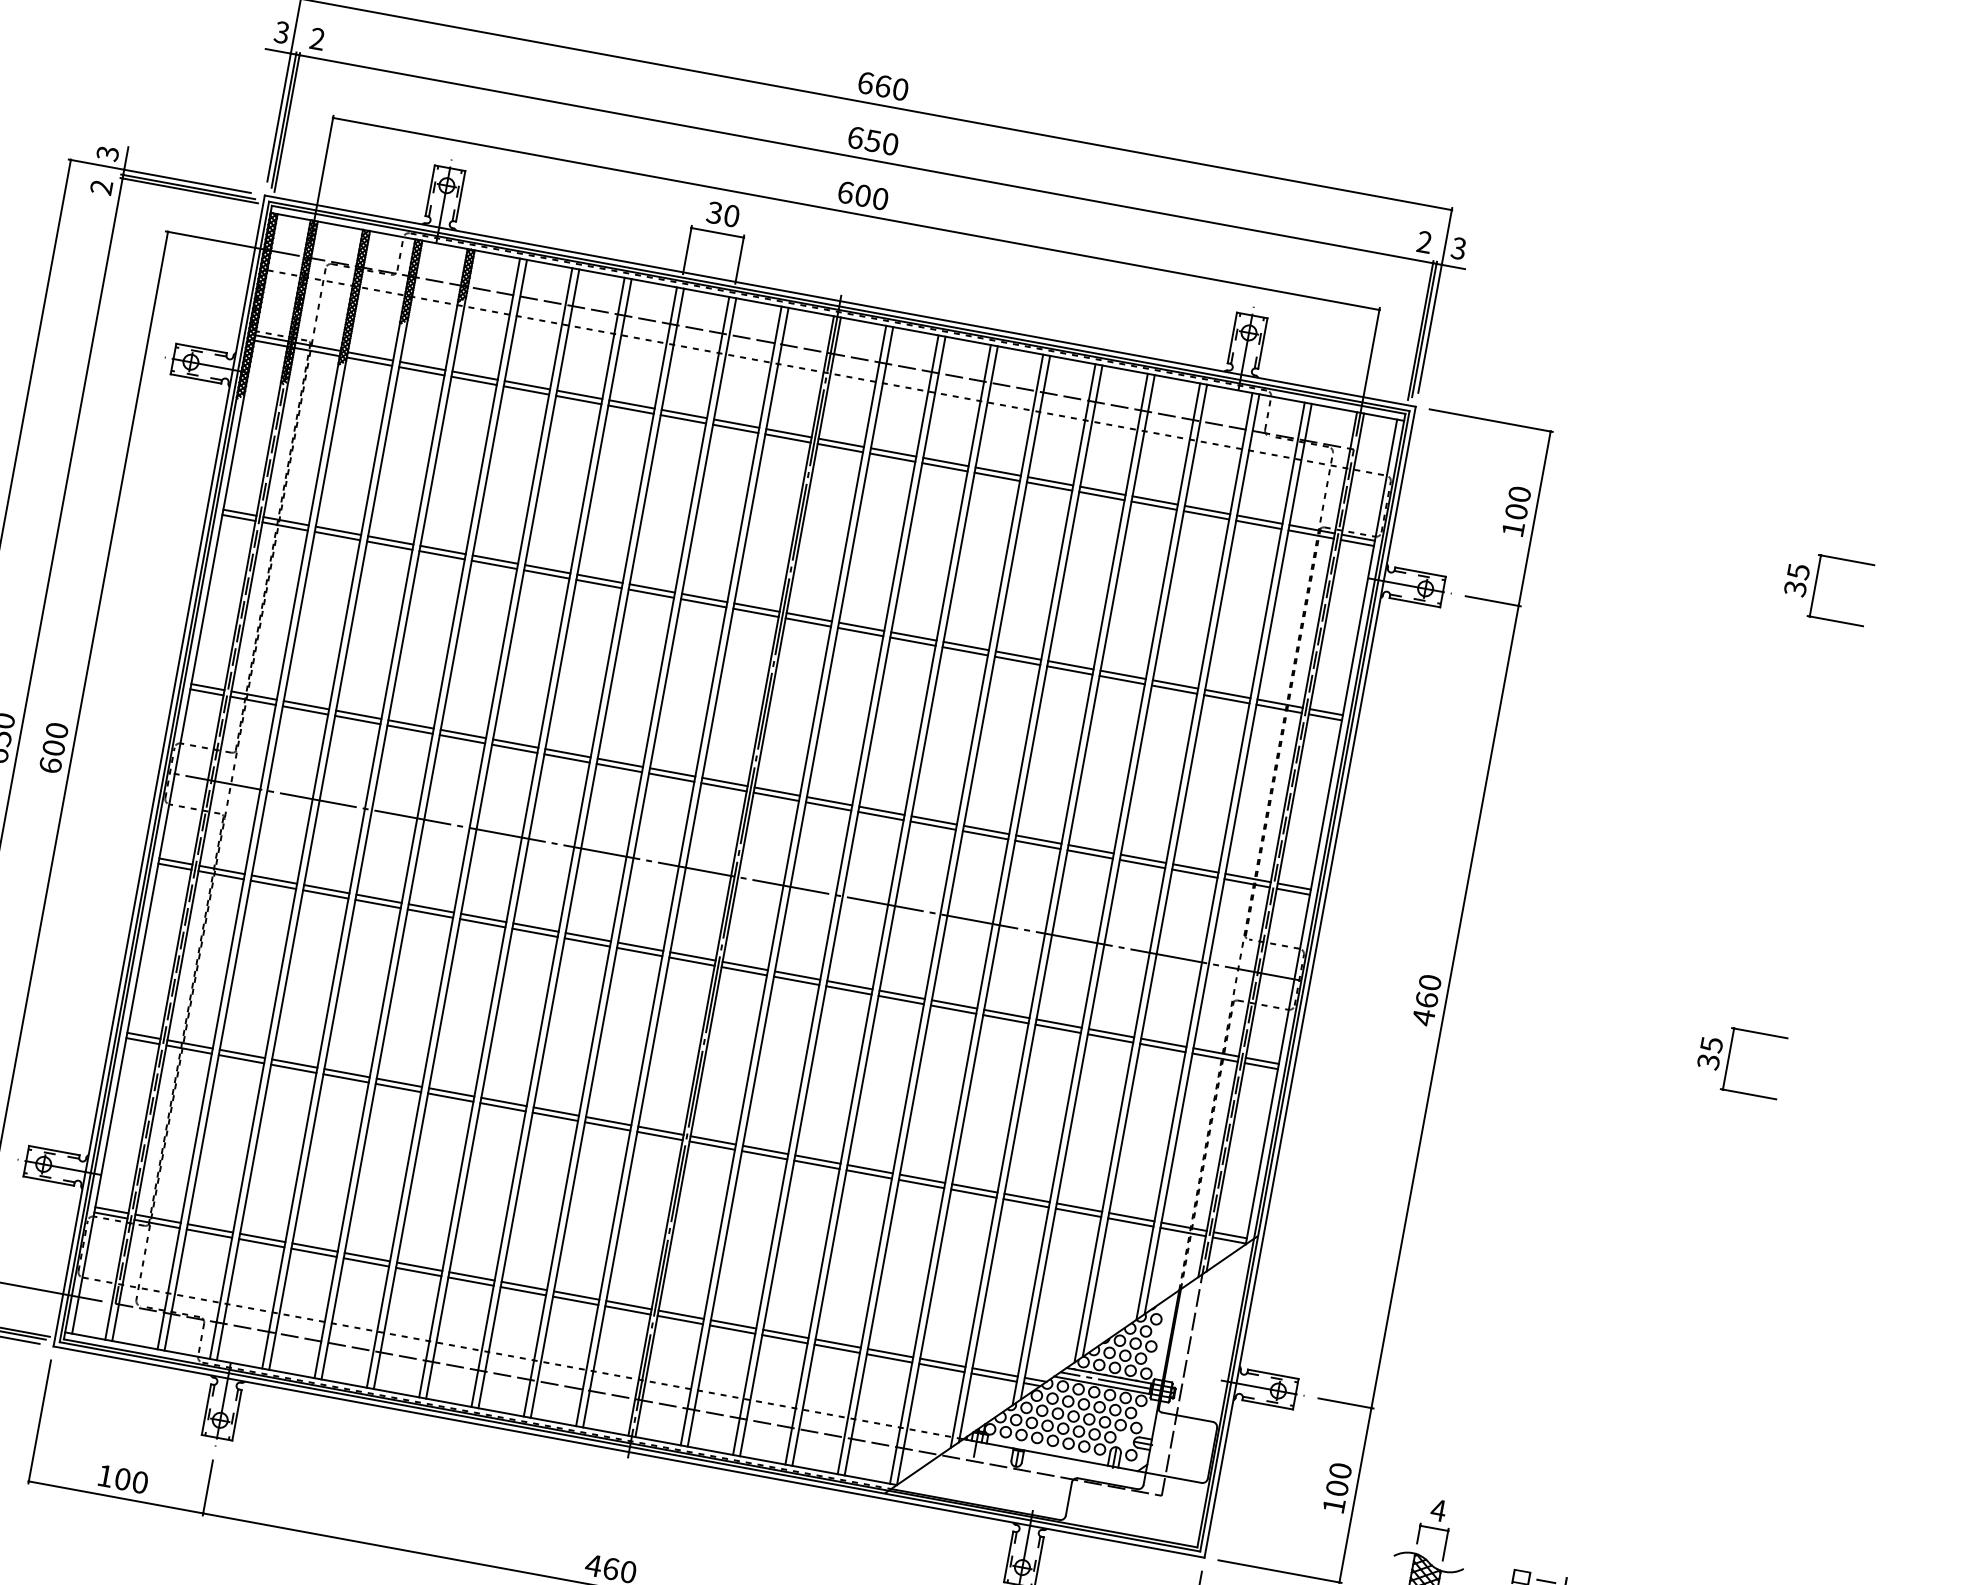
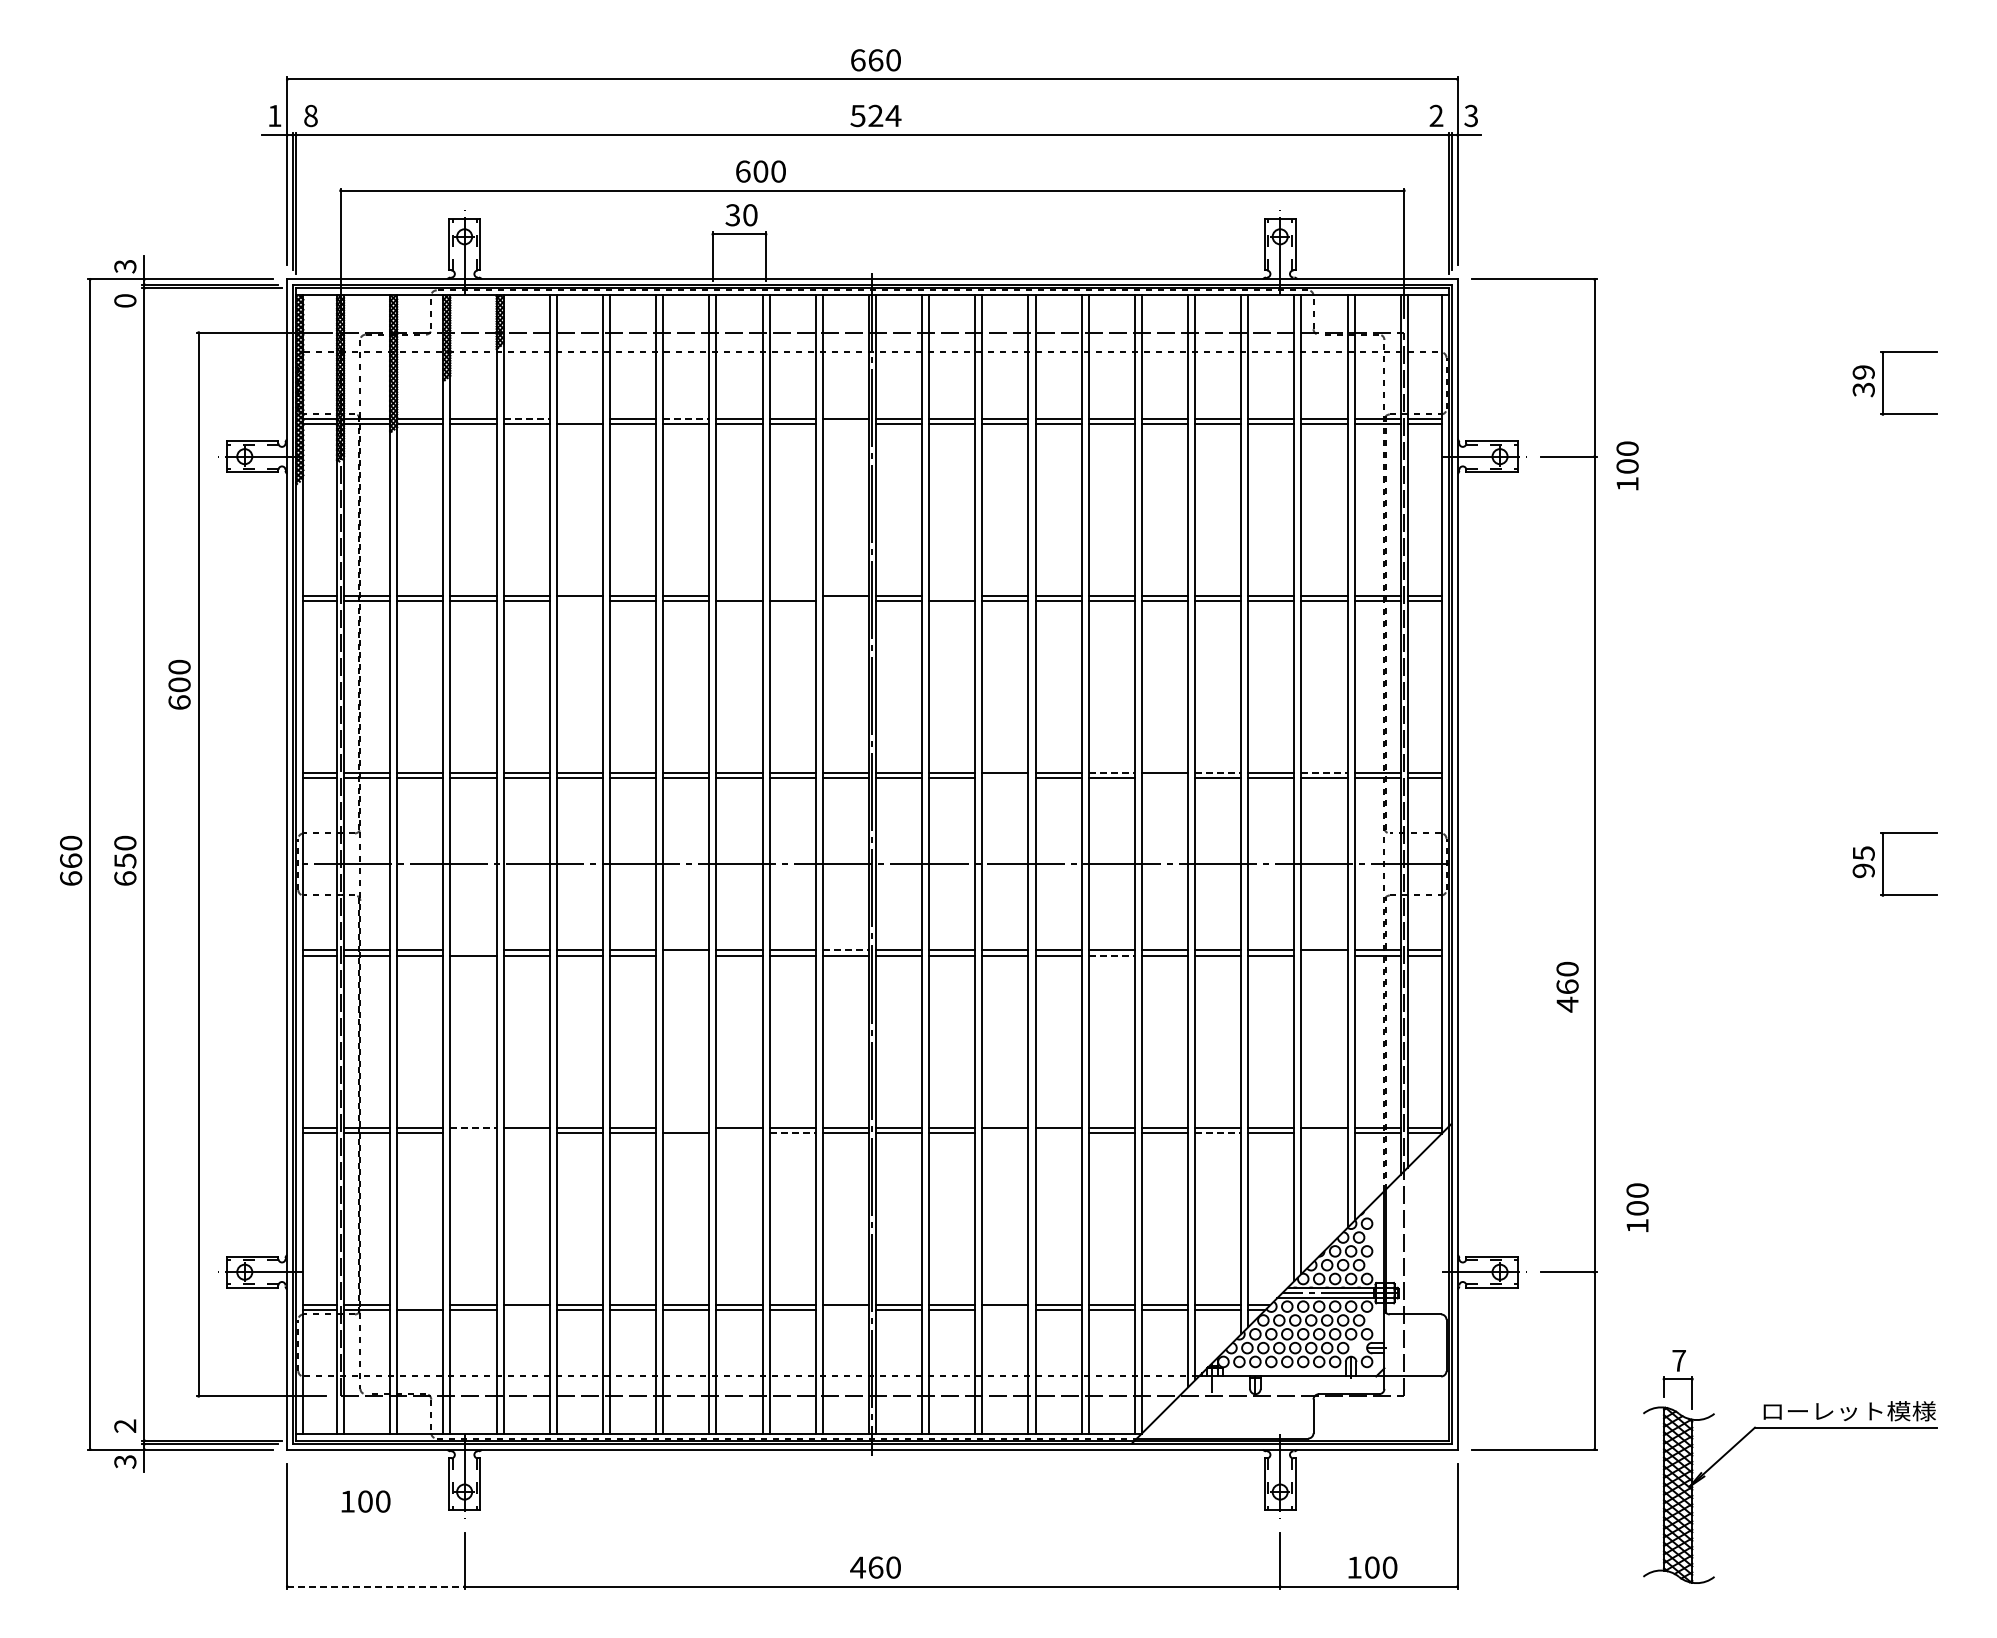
text: (281, 32) -> (274, 115), 3 -> 1
text: (317, 38) -> (310, 115), 2 -> 8
text: (872, 140) -> (875, 115), 650 -> 524
text: (101, 187) -> (125, 300), 2 -> 0
text: (862, 195) -> (760, 171), moved
line: (475, 375) -> (527, 418), solid -> dashed
line: (527, 385) -> (579, 418), removed
line: (632, 404) -> (686, 418), solid -> dashed
line: (787, 438) -> (845, 423), removed
text: (1516, 510) -> (1627, 465), moved
line: (494, 565) -> (579, 601), removed
text: (1798, 571) -> (1863, 372), 35 -> 39
line: (652, 588) -> (739, 595), removed
line: (704, 597) -> (792, 595), removed
line: (755, 613) -> (845, 601), removed
line: (861, 626) -> (952, 595), removed
text: (53, 747) -> (179, 684), moved
line: (881, 816) -> (1005, 778), removed
line: (987, 830) -> (1112, 773), solid -> dashed
line: (1037, 844) -> (1164, 778), removed
line: (1091, 849) -> (1218, 773), solid -> dashed
line: (1196, 868) -> (1325, 773), solid -> dashed
line: (326, 889) -> (473, 950), removed
line: (535, 932) -> (686, 955), removed
line: (693, 956) -> (846, 950), solid -> dashed
text: (1426, 999) -> (1567, 986), moved
line: (954, 1009) -> (1112, 955), solid -> dashed
line: (1162, 1047) -> (1324, 955), removed
text: (1708, 1061) -> (1863, 870), 35 -> 95
line: (294, 1063) -> (473, 1127), solid -> dashed
line: (293, 1069) -> (473, 1133), removed
line: (345, 1078) -> (526, 1133), removed
line: (504, 1101) -> (686, 1127), removed
line: (555, 1117) -> (739, 1133), removed
line: (608, 1127) -> (793, 1133), solid -> dashed
line: (816, 1165) -> (1005, 1133), removed
line: (869, 1174) -> (1058, 1133), removed
line: (1026, 1203) -> (1218, 1133), solid -> dashed
line: (1130, 1222) -> (1324, 1133), removed
line: (210, 1228) -> (420, 1305), removed
line: (313, 1252) -> (526, 1310), removed
line: (627, 1310) -> (845, 1310), removed
line: (785, 1339) -> (1005, 1310), removed
text: (122, 1479) -> (365, 1501), moved
text: (1337, 1487) -> (1637, 1207), moved
line: (115, 1497) -> (375, 1586), solid -> dashed
text: (1437, 1510) -> (1678, 1360), 4 -> 7

